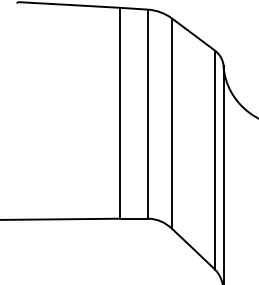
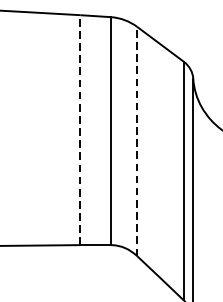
line: (119, 112) -> (79, 129), solid -> dashed
line: (172, 123) -> (137, 141), solid -> dashed

